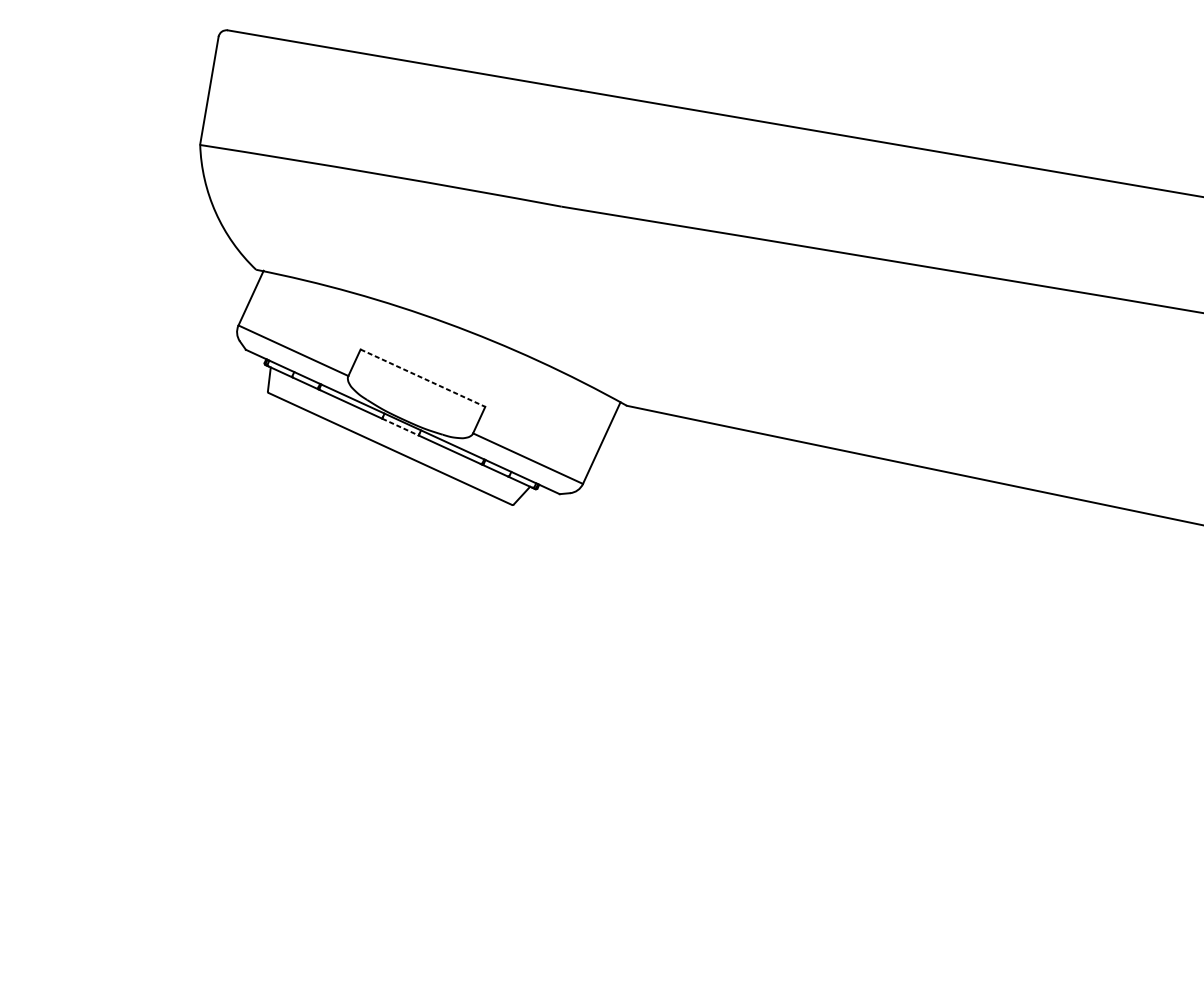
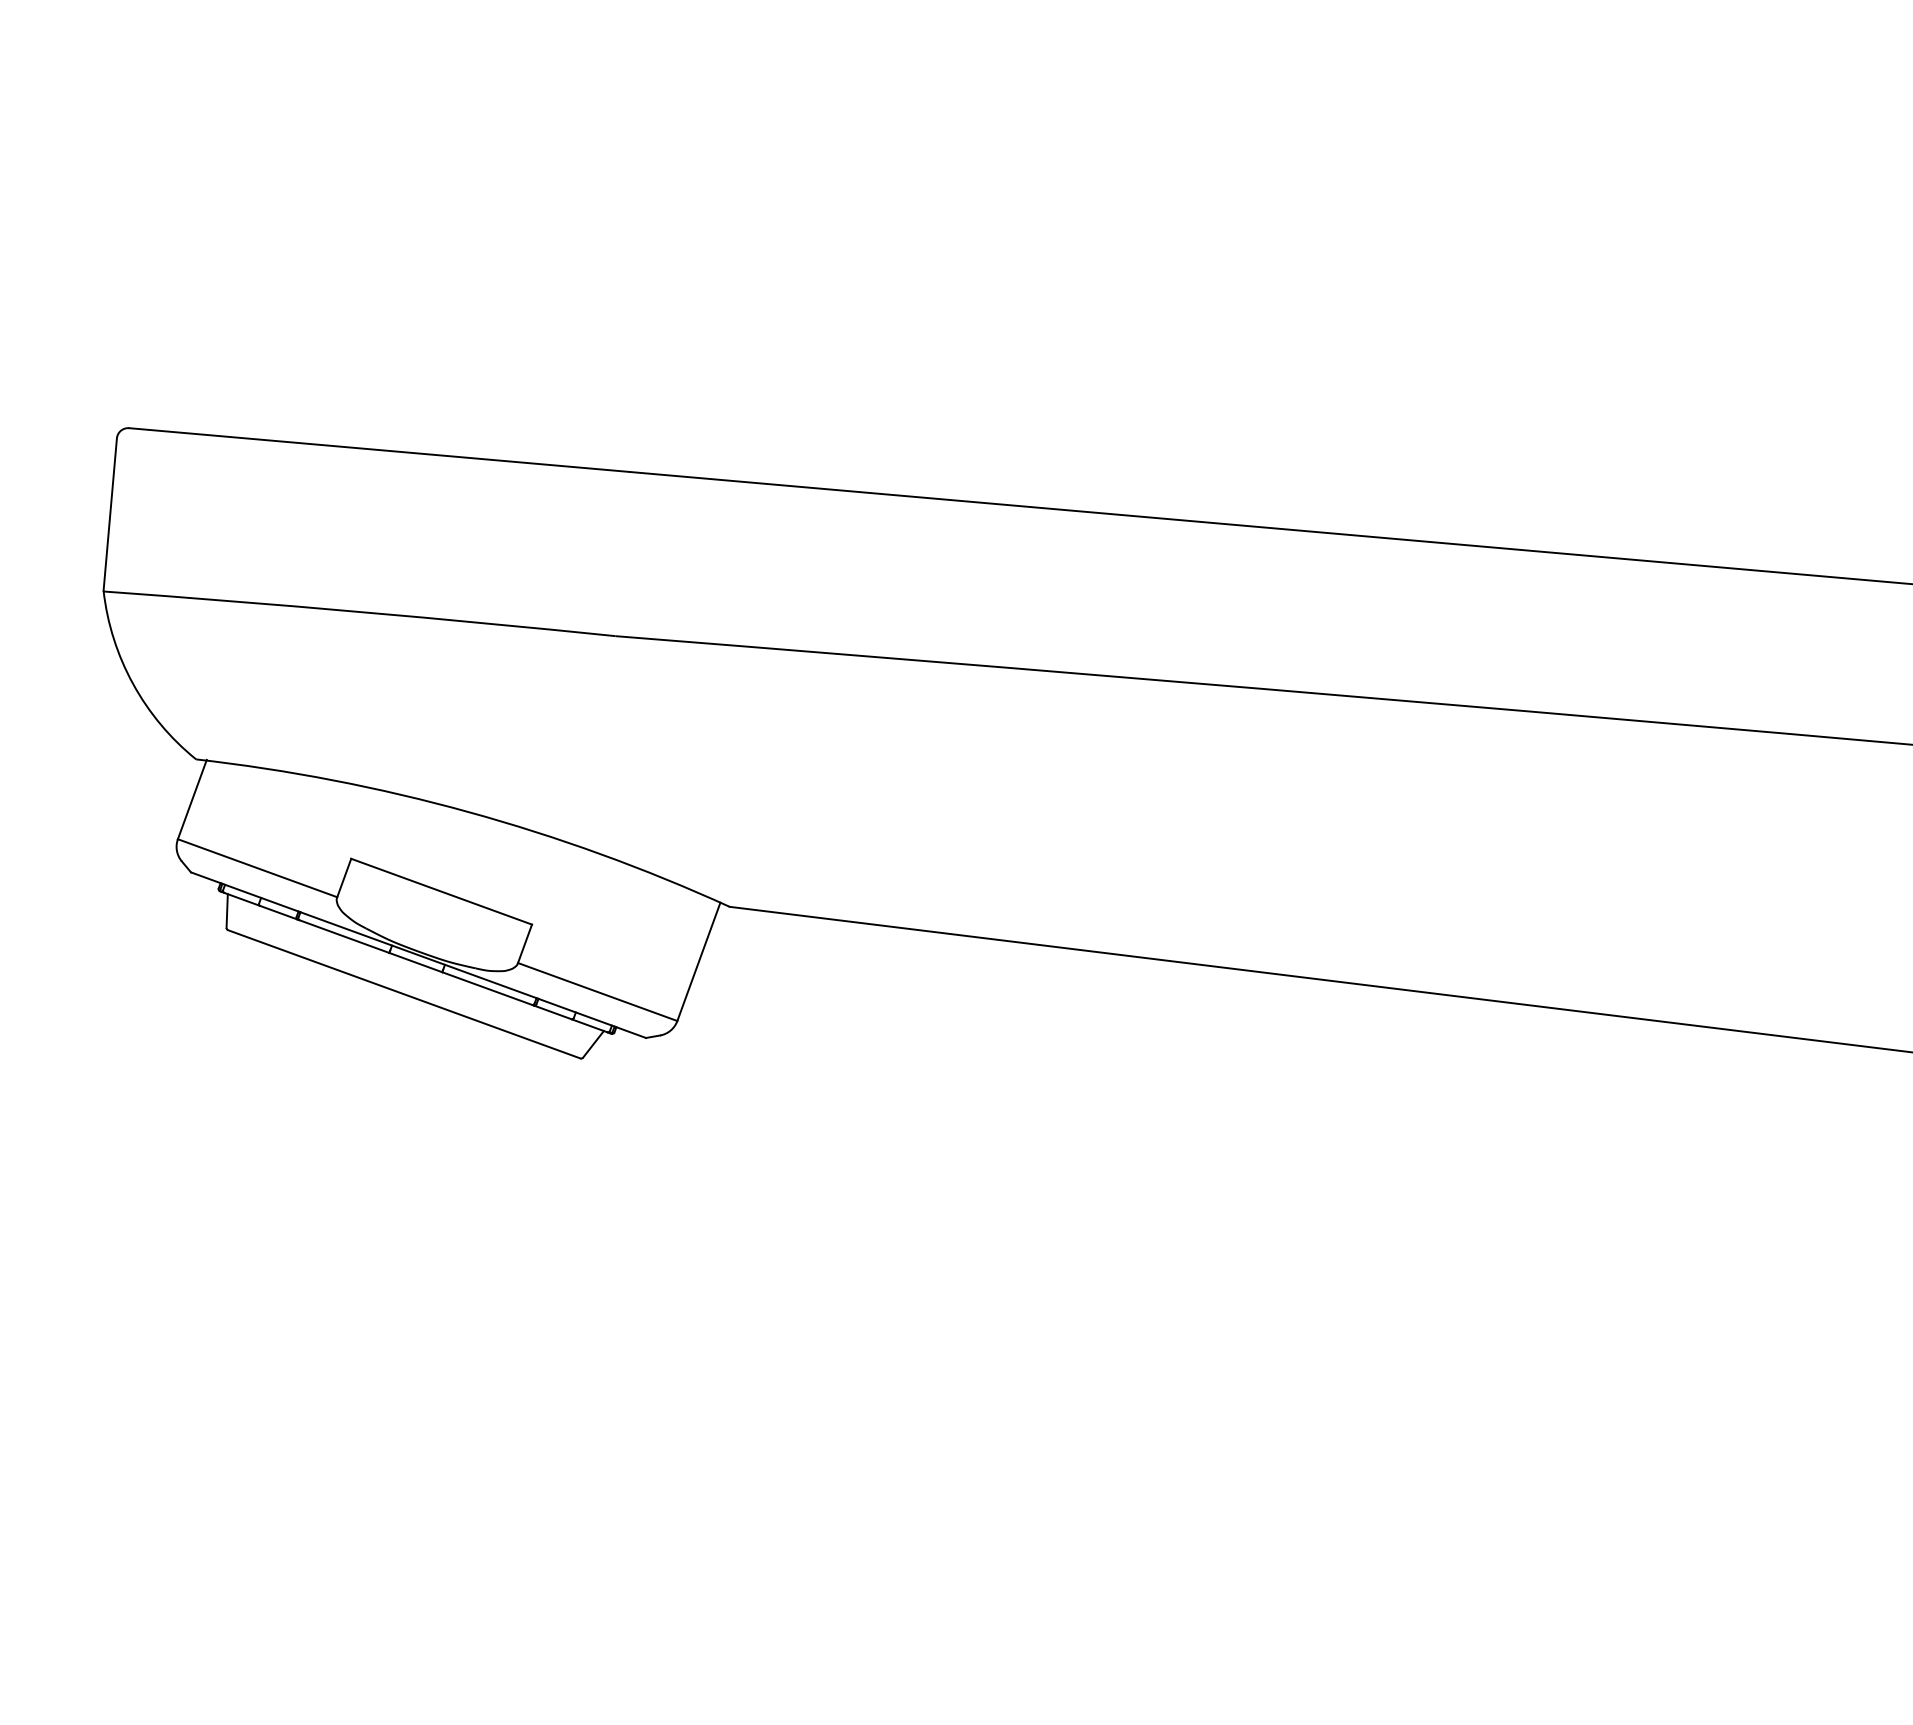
line: (423, 378) -> (442, 891), dashed -> solid
line: (400, 427) -> (416, 962), dashed -> solid

